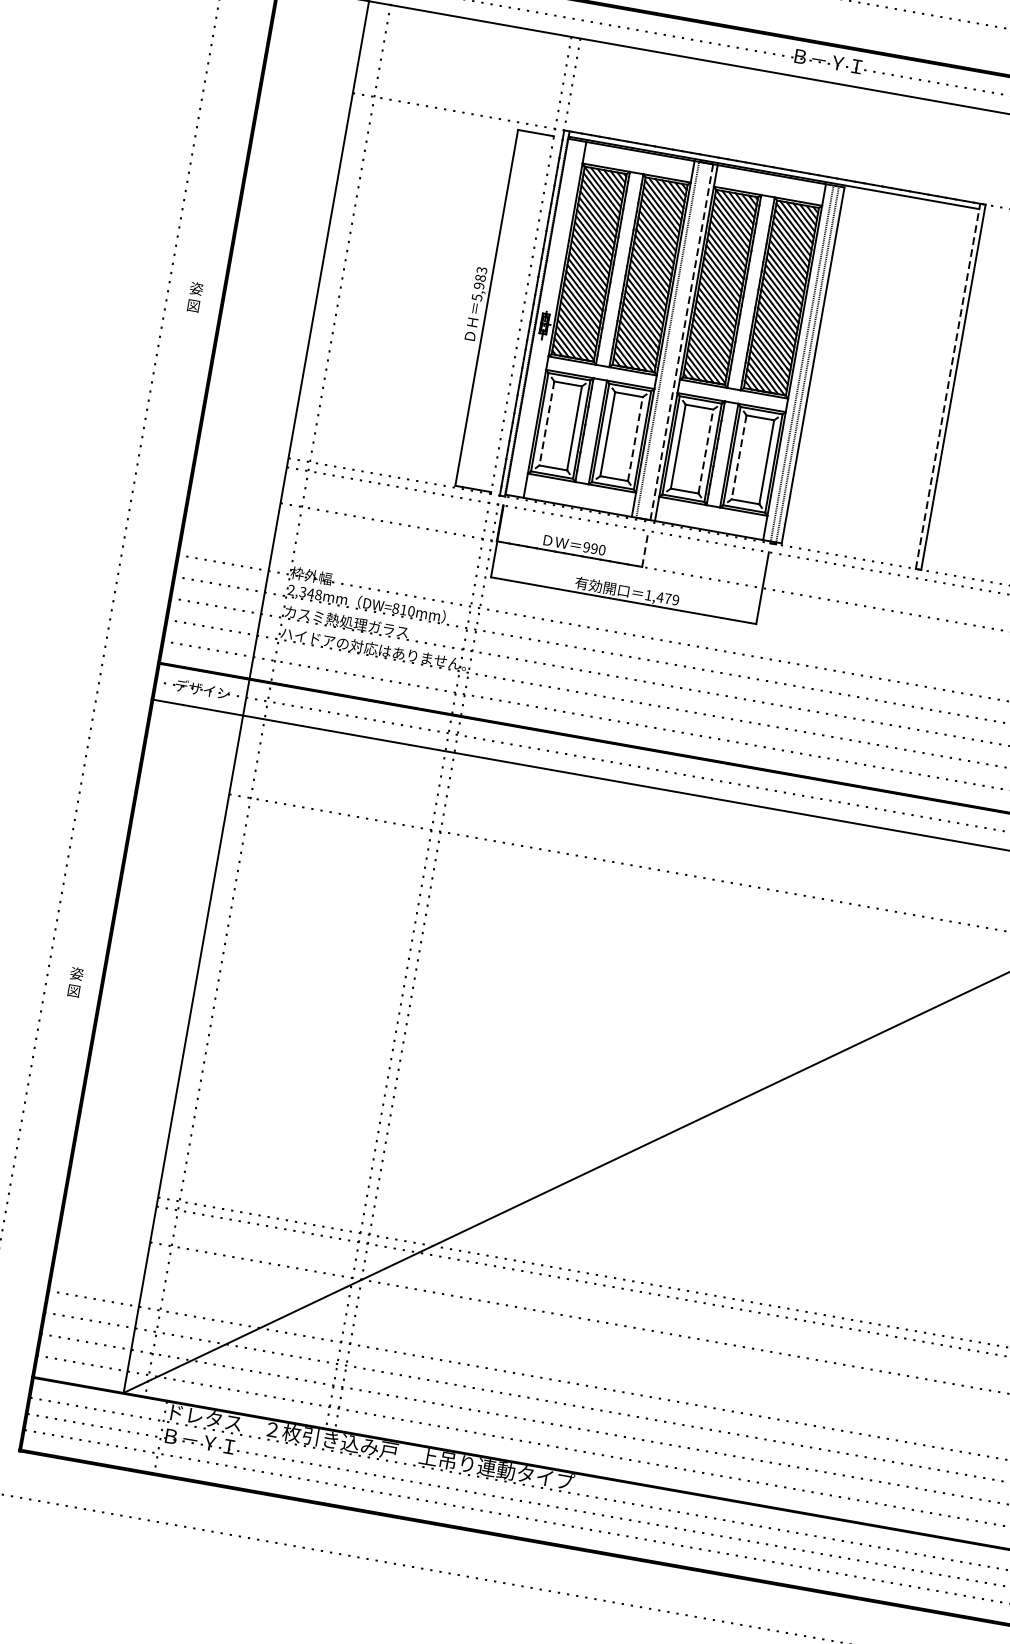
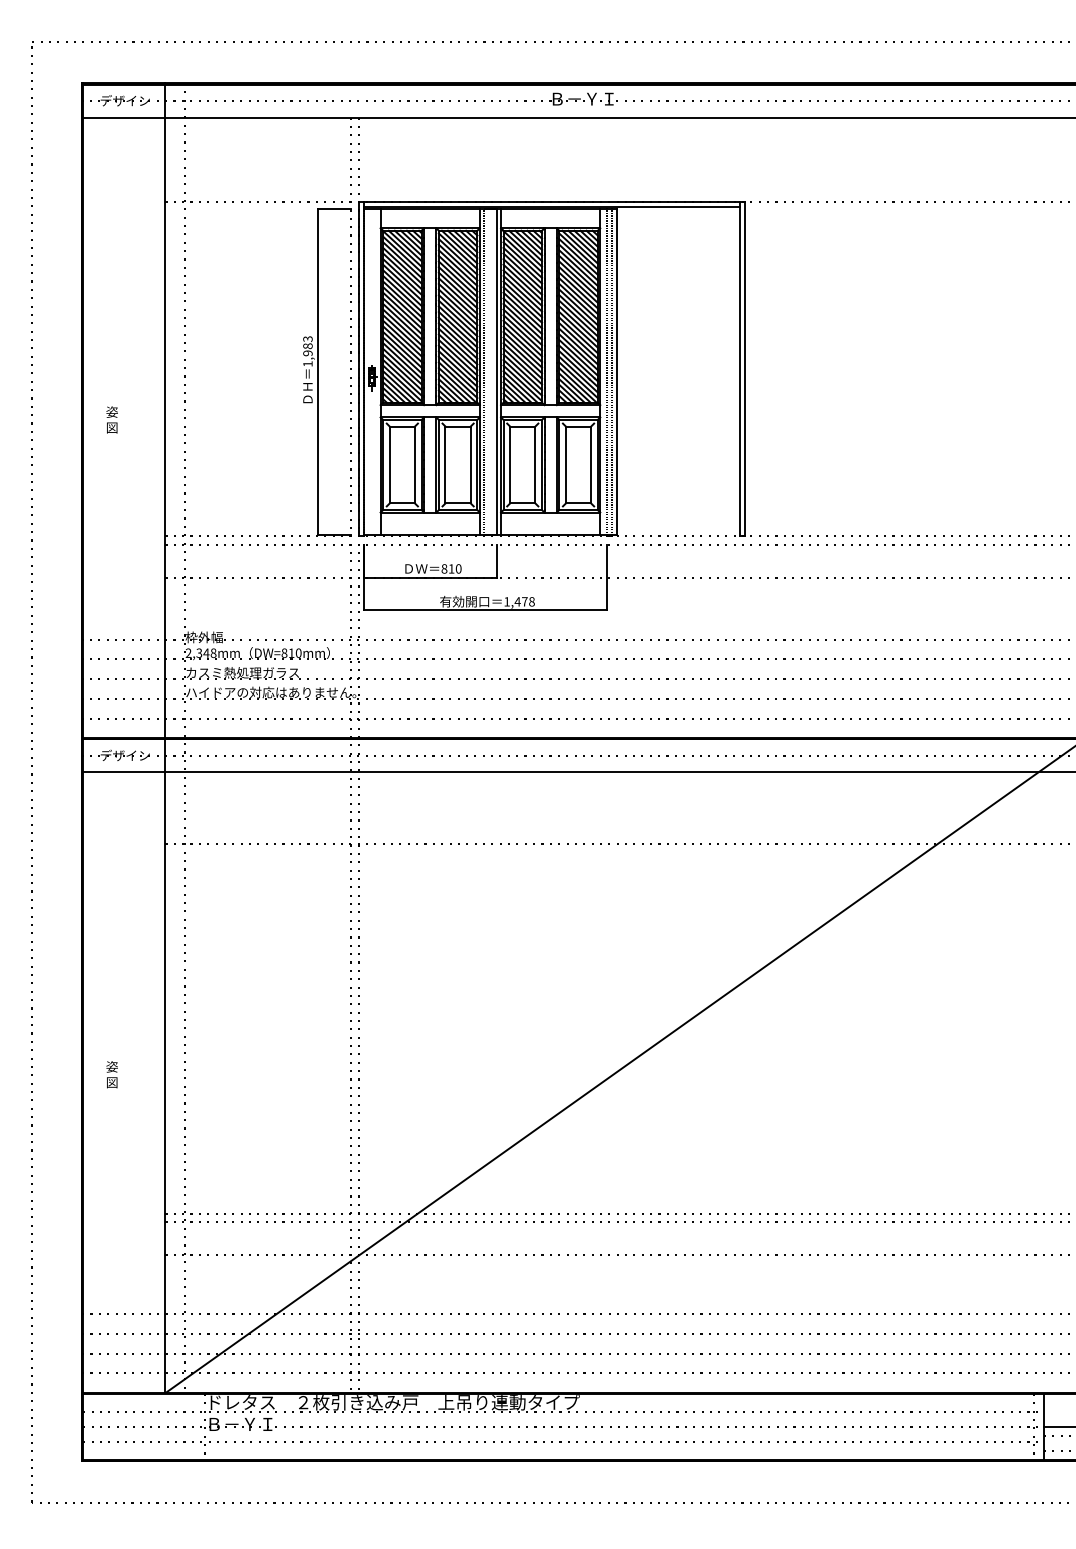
text: (194, 296) -> (111, 419), moved
text: (476, 296) -> (307, 363), 5,983 -> 1,983
line: (681, 343) -> (496, 372), dashed -> solid
line: (948, 385) -> (740, 368), dashed -> solid
line: (546, 424) -> (389, 465), dashed -> solid
line: (635, 438) -> (470, 464), dashed -> solid
line: (706, 451) -> (535, 464), dashed -> solid
line: (738, 457) -> (565, 465), dashed -> solid
text: (590, 547) -> (447, 568), 990 -> 810
line: (645, 548) -> (496, 560), dashed -> solid
text: (675, 599) -> (531, 601), 1,479 -> 1,478
text: (74, 982) -> (111, 1074), moved

